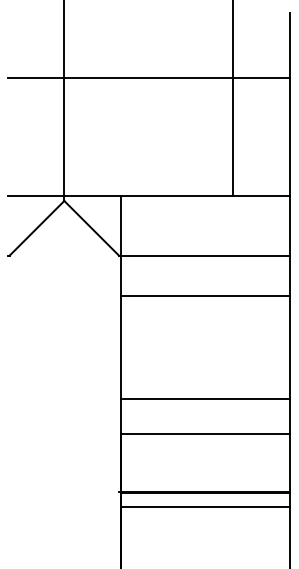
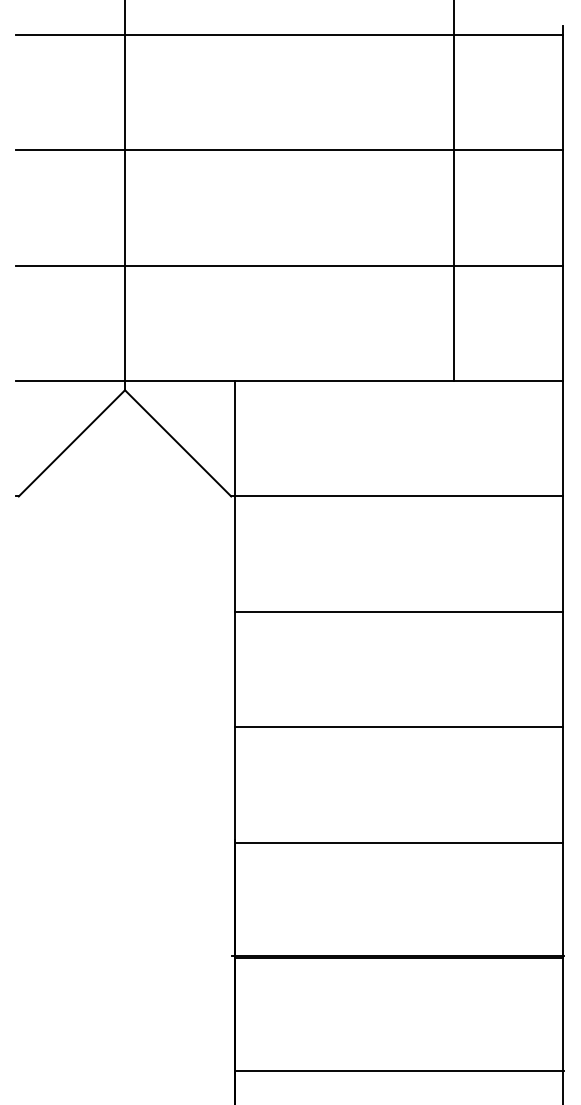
line: (148, 18) -> (288, 35), added
line: (148, 136) -> (288, 264), added
line: (204, 296) -> (397, 612), moved
line: (204, 399) -> (397, 727), moved
line: (205, 507) -> (399, 1071), moved

